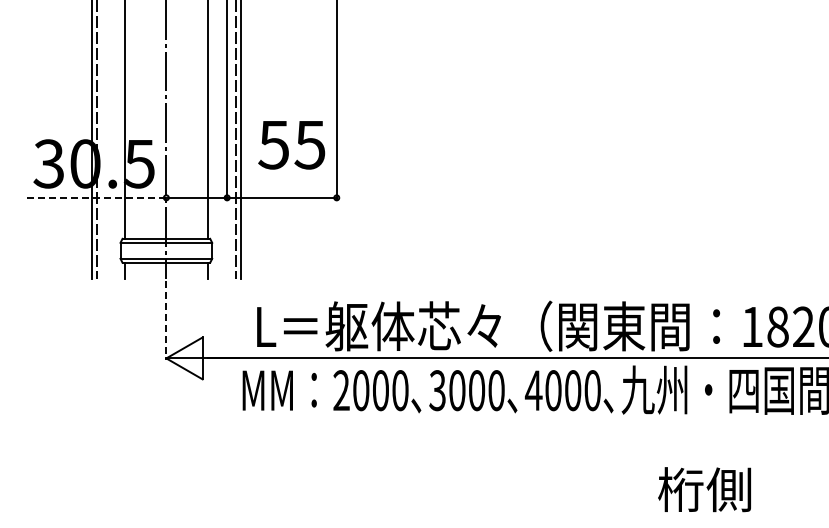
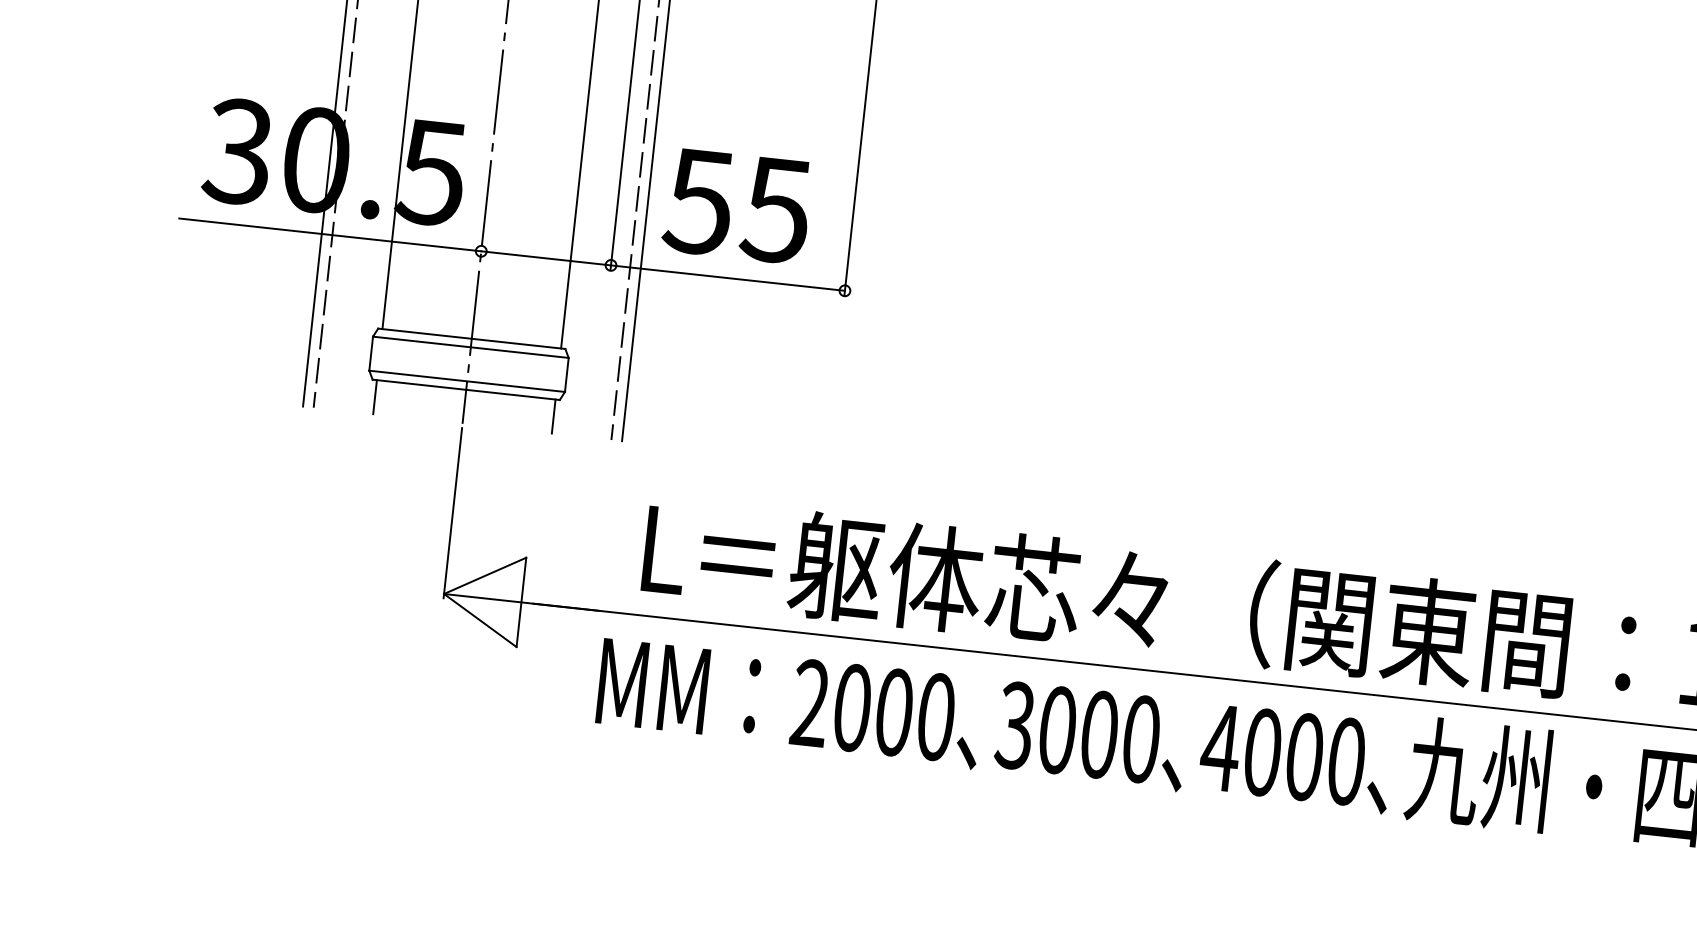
text: (291, 145) -> (736, 207), moved
line: (95, 197) -> (330, 234), dashed -> solid
line: (166, 320) -> (453, 513), dashed -> solid

